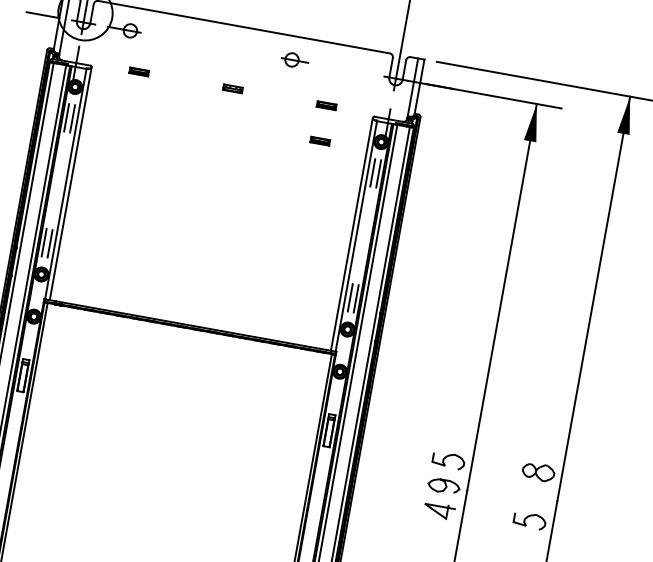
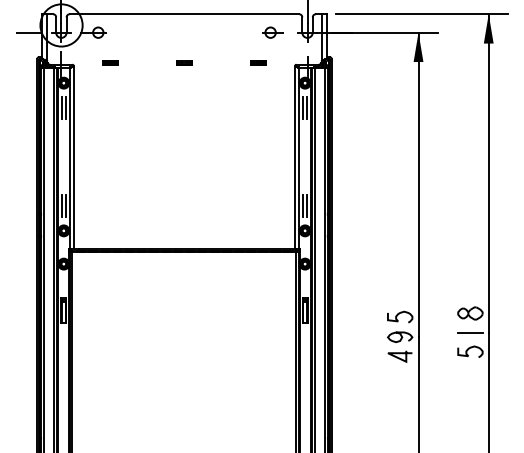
part: (294, 60) -> (272, 32), moved
part: (320, 140) -> (258, 90), removed
line: (534, 497) -> (470, 333), added

